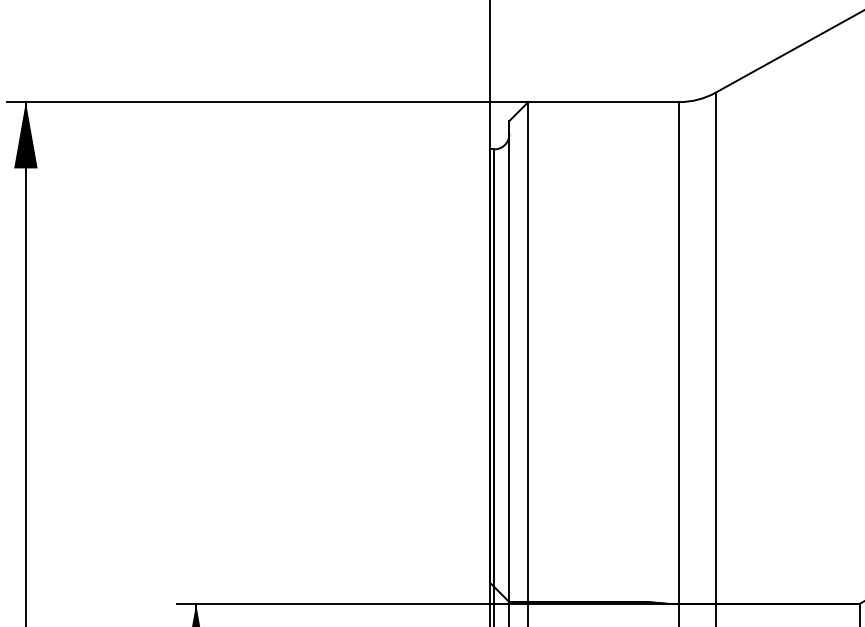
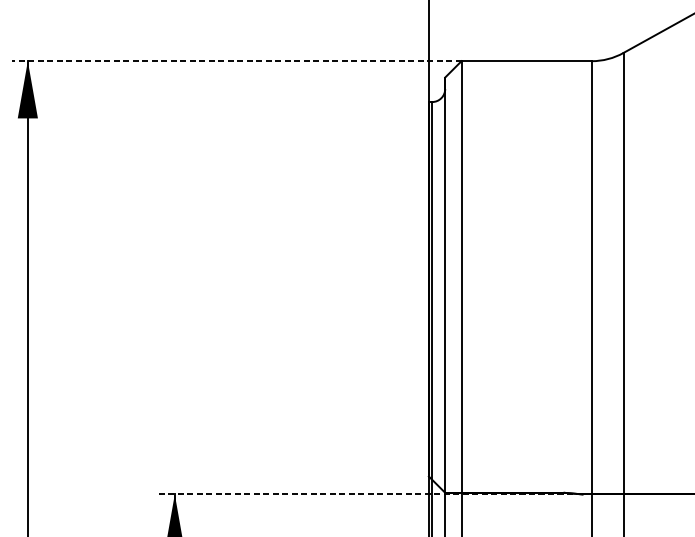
line: (267, 102) -> (236, 61), solid -> dashed
line: (422, 603) -> (370, 494), solid -> dashed

